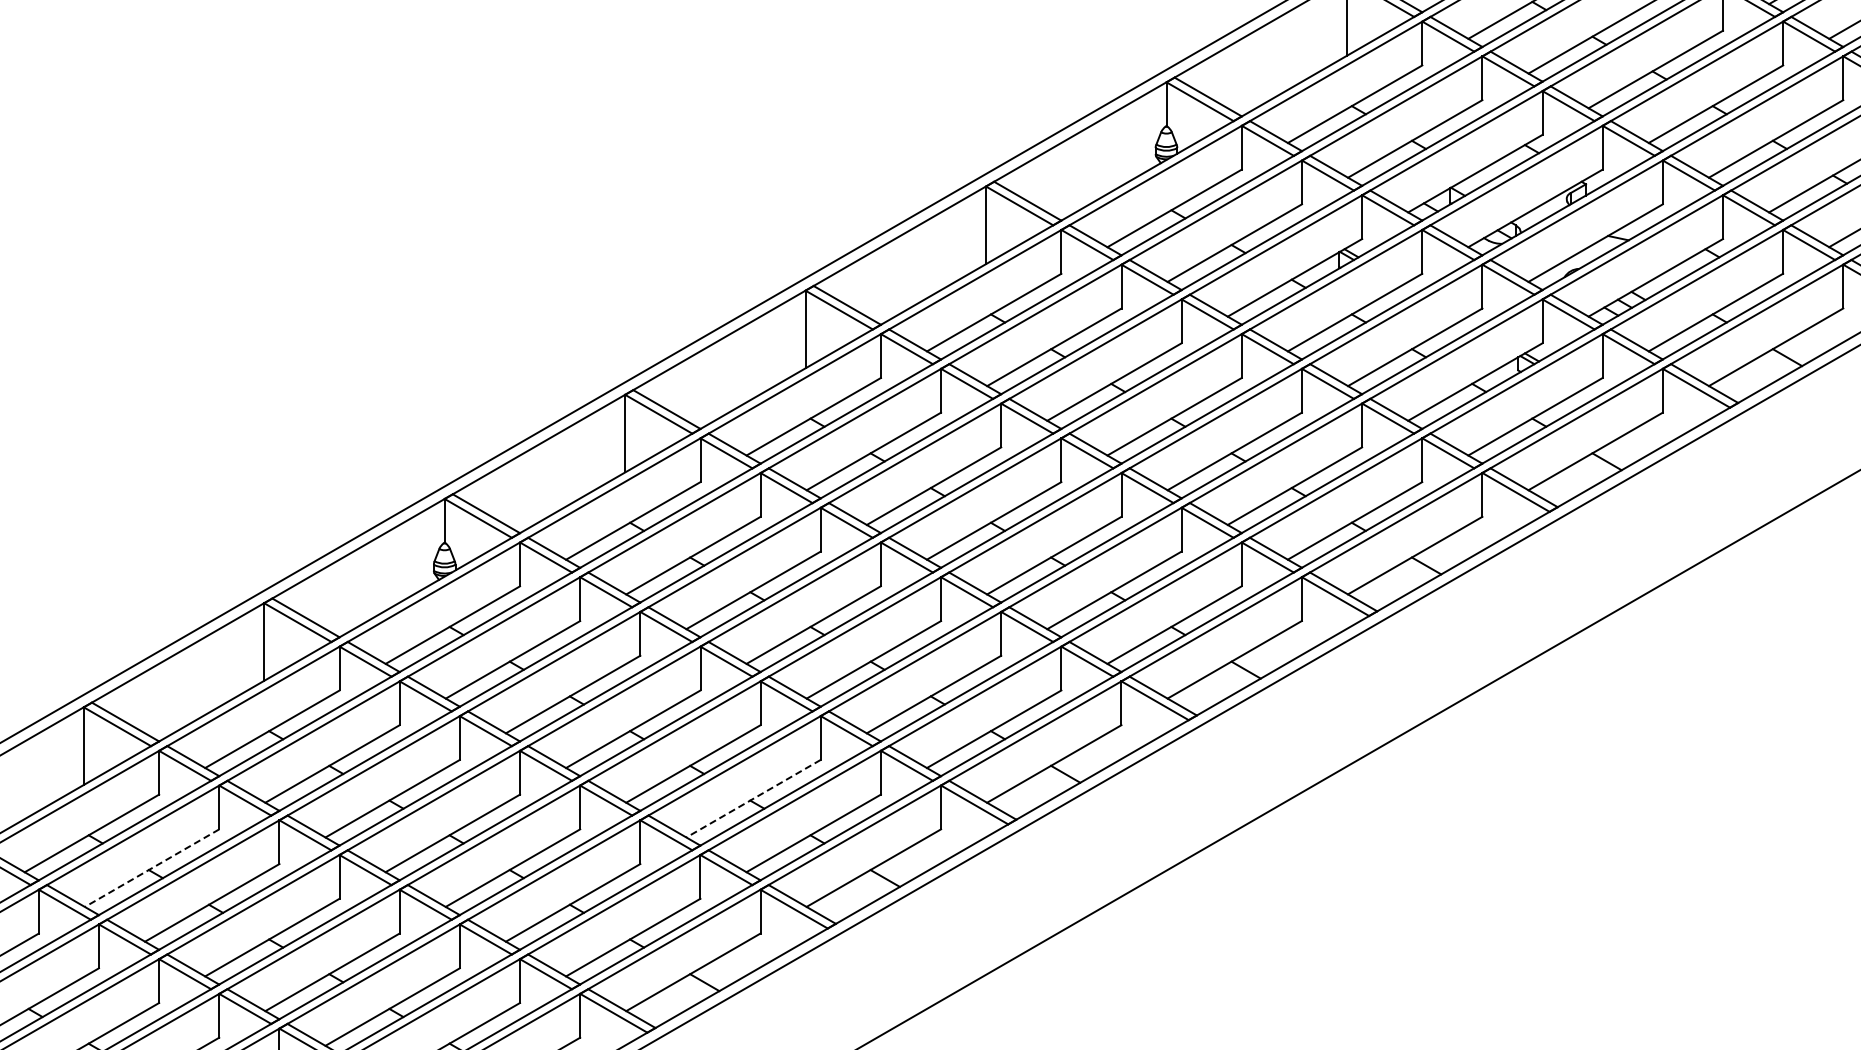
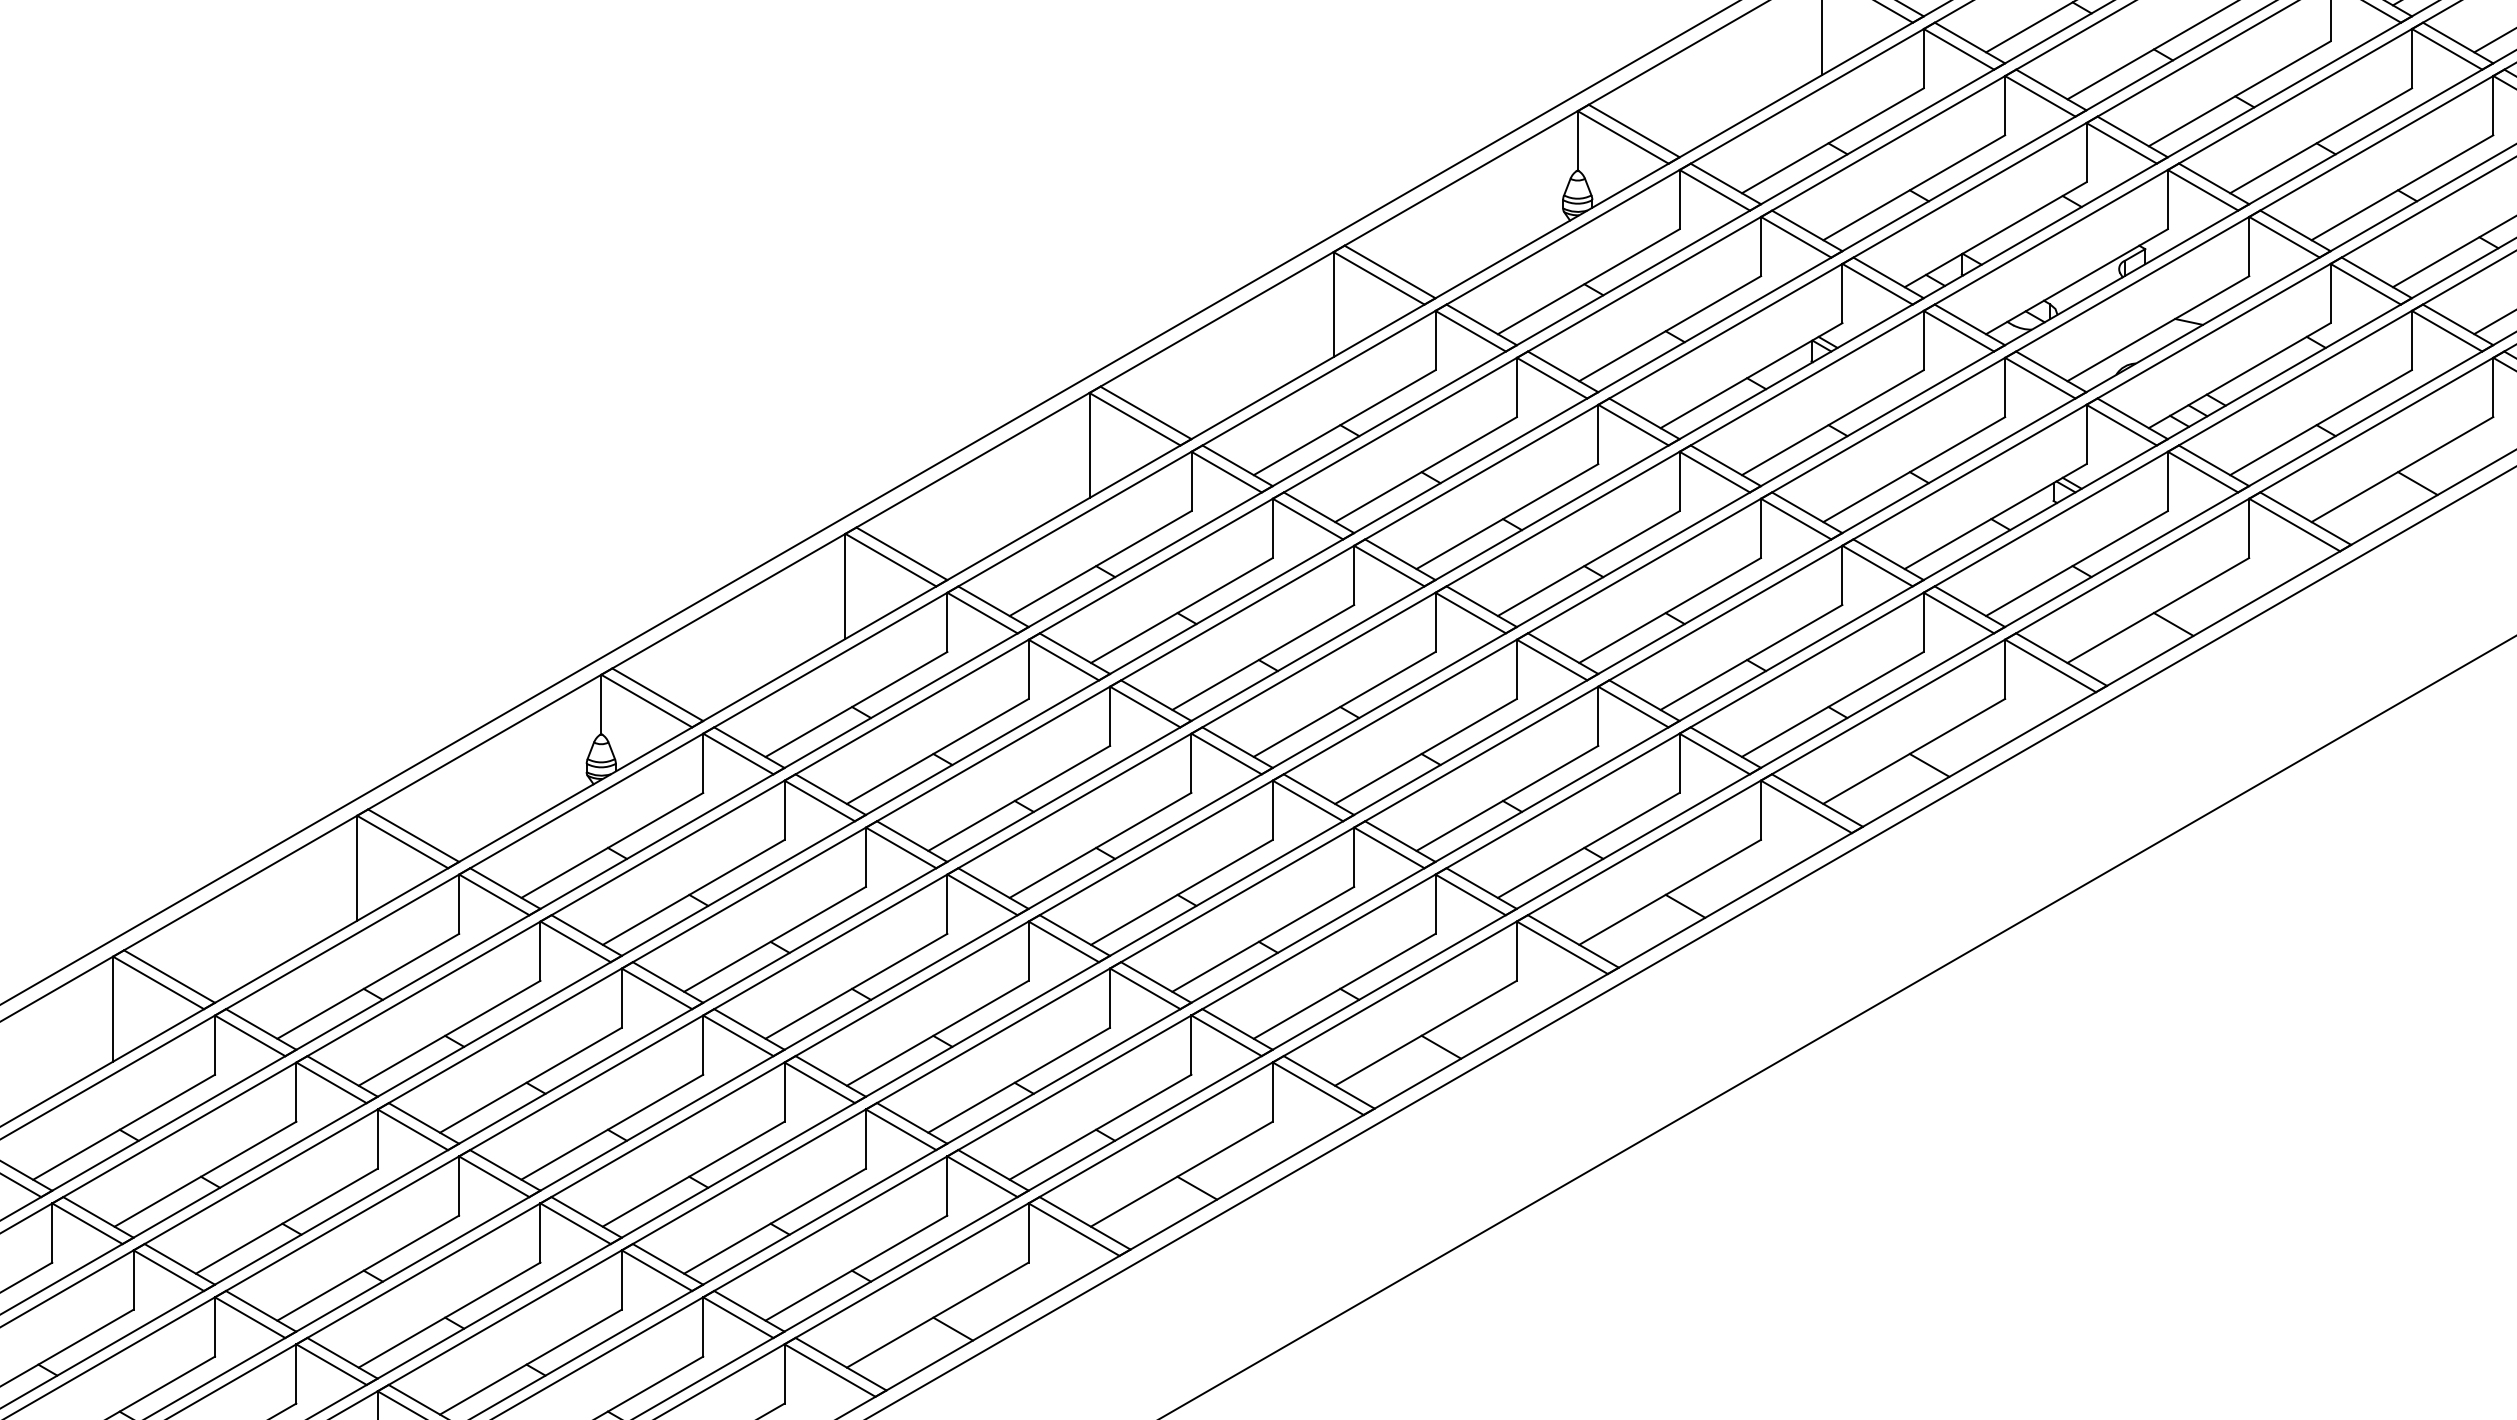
line: (753, 798) -> (1019, 1079), dashed -> solid
line: (152, 868) -> (206, 1174), dashed -> solid

